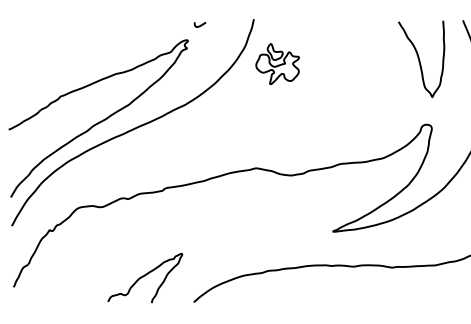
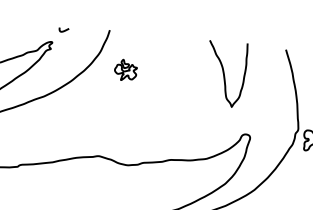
curve: (420, 60) -> (224, 74), moved
part: (277, 64) -> (125, 70), size x0.6

